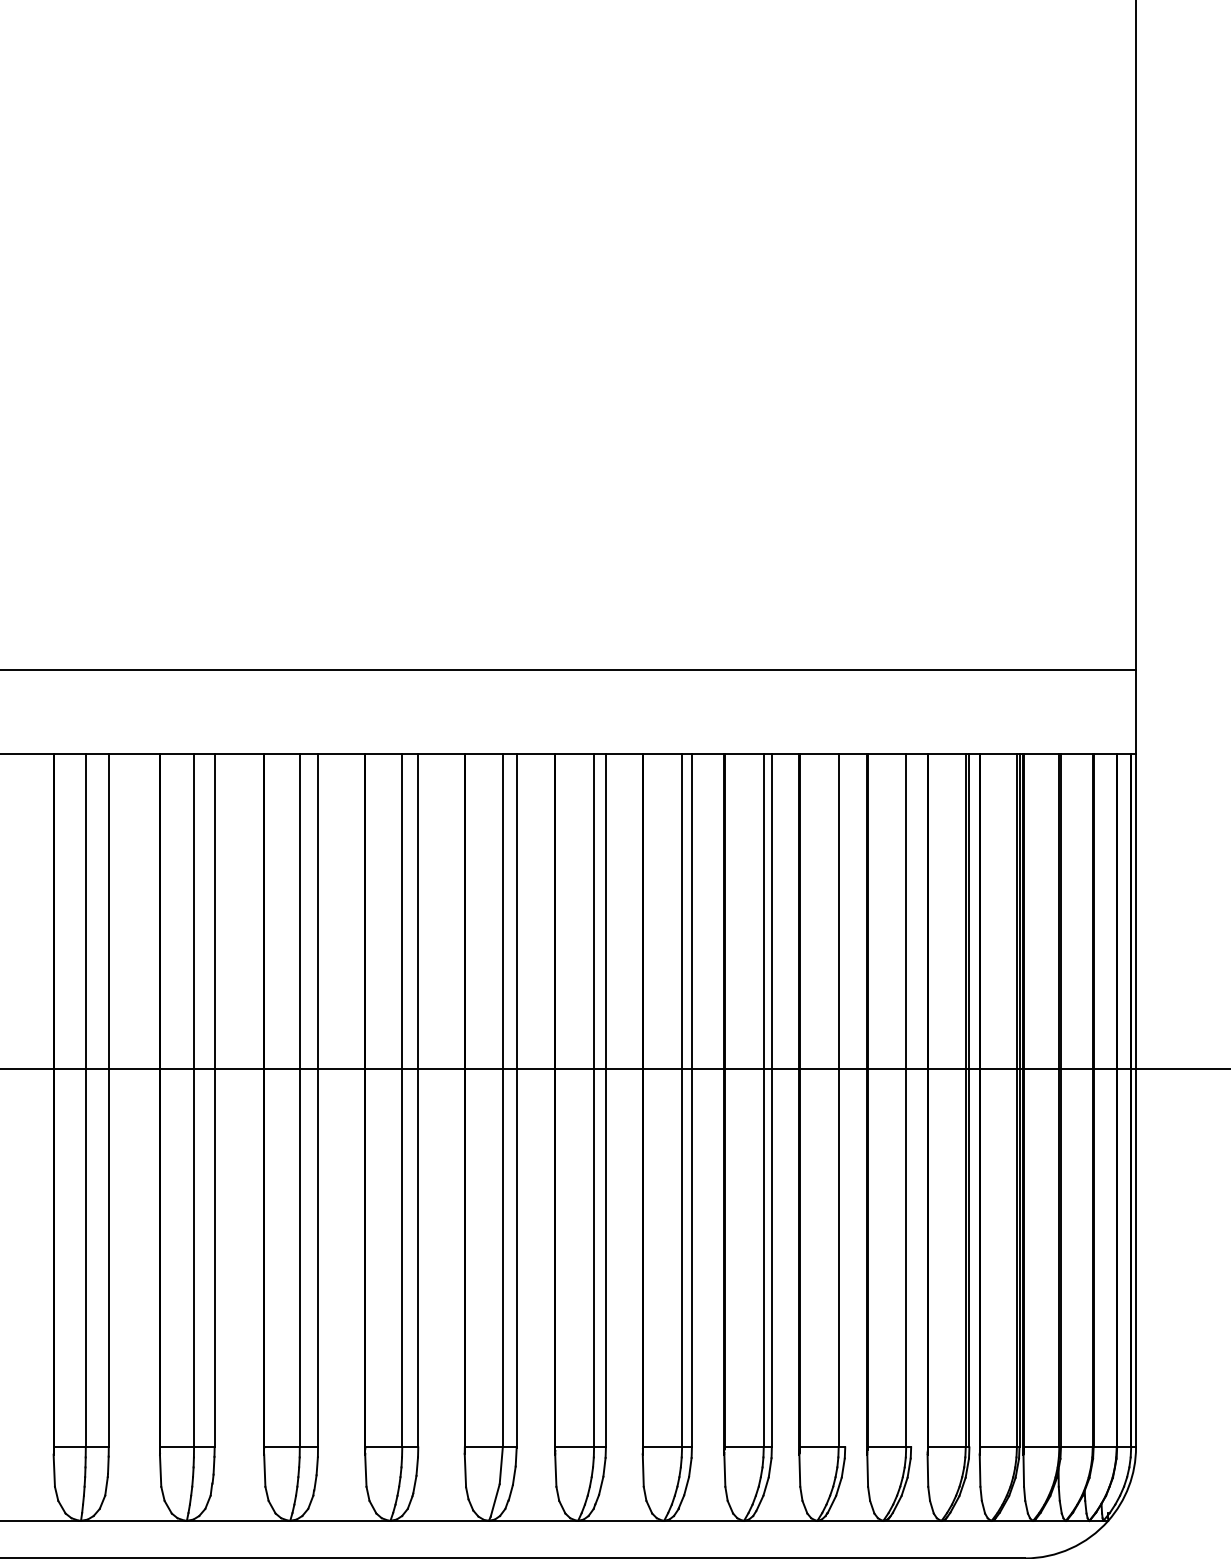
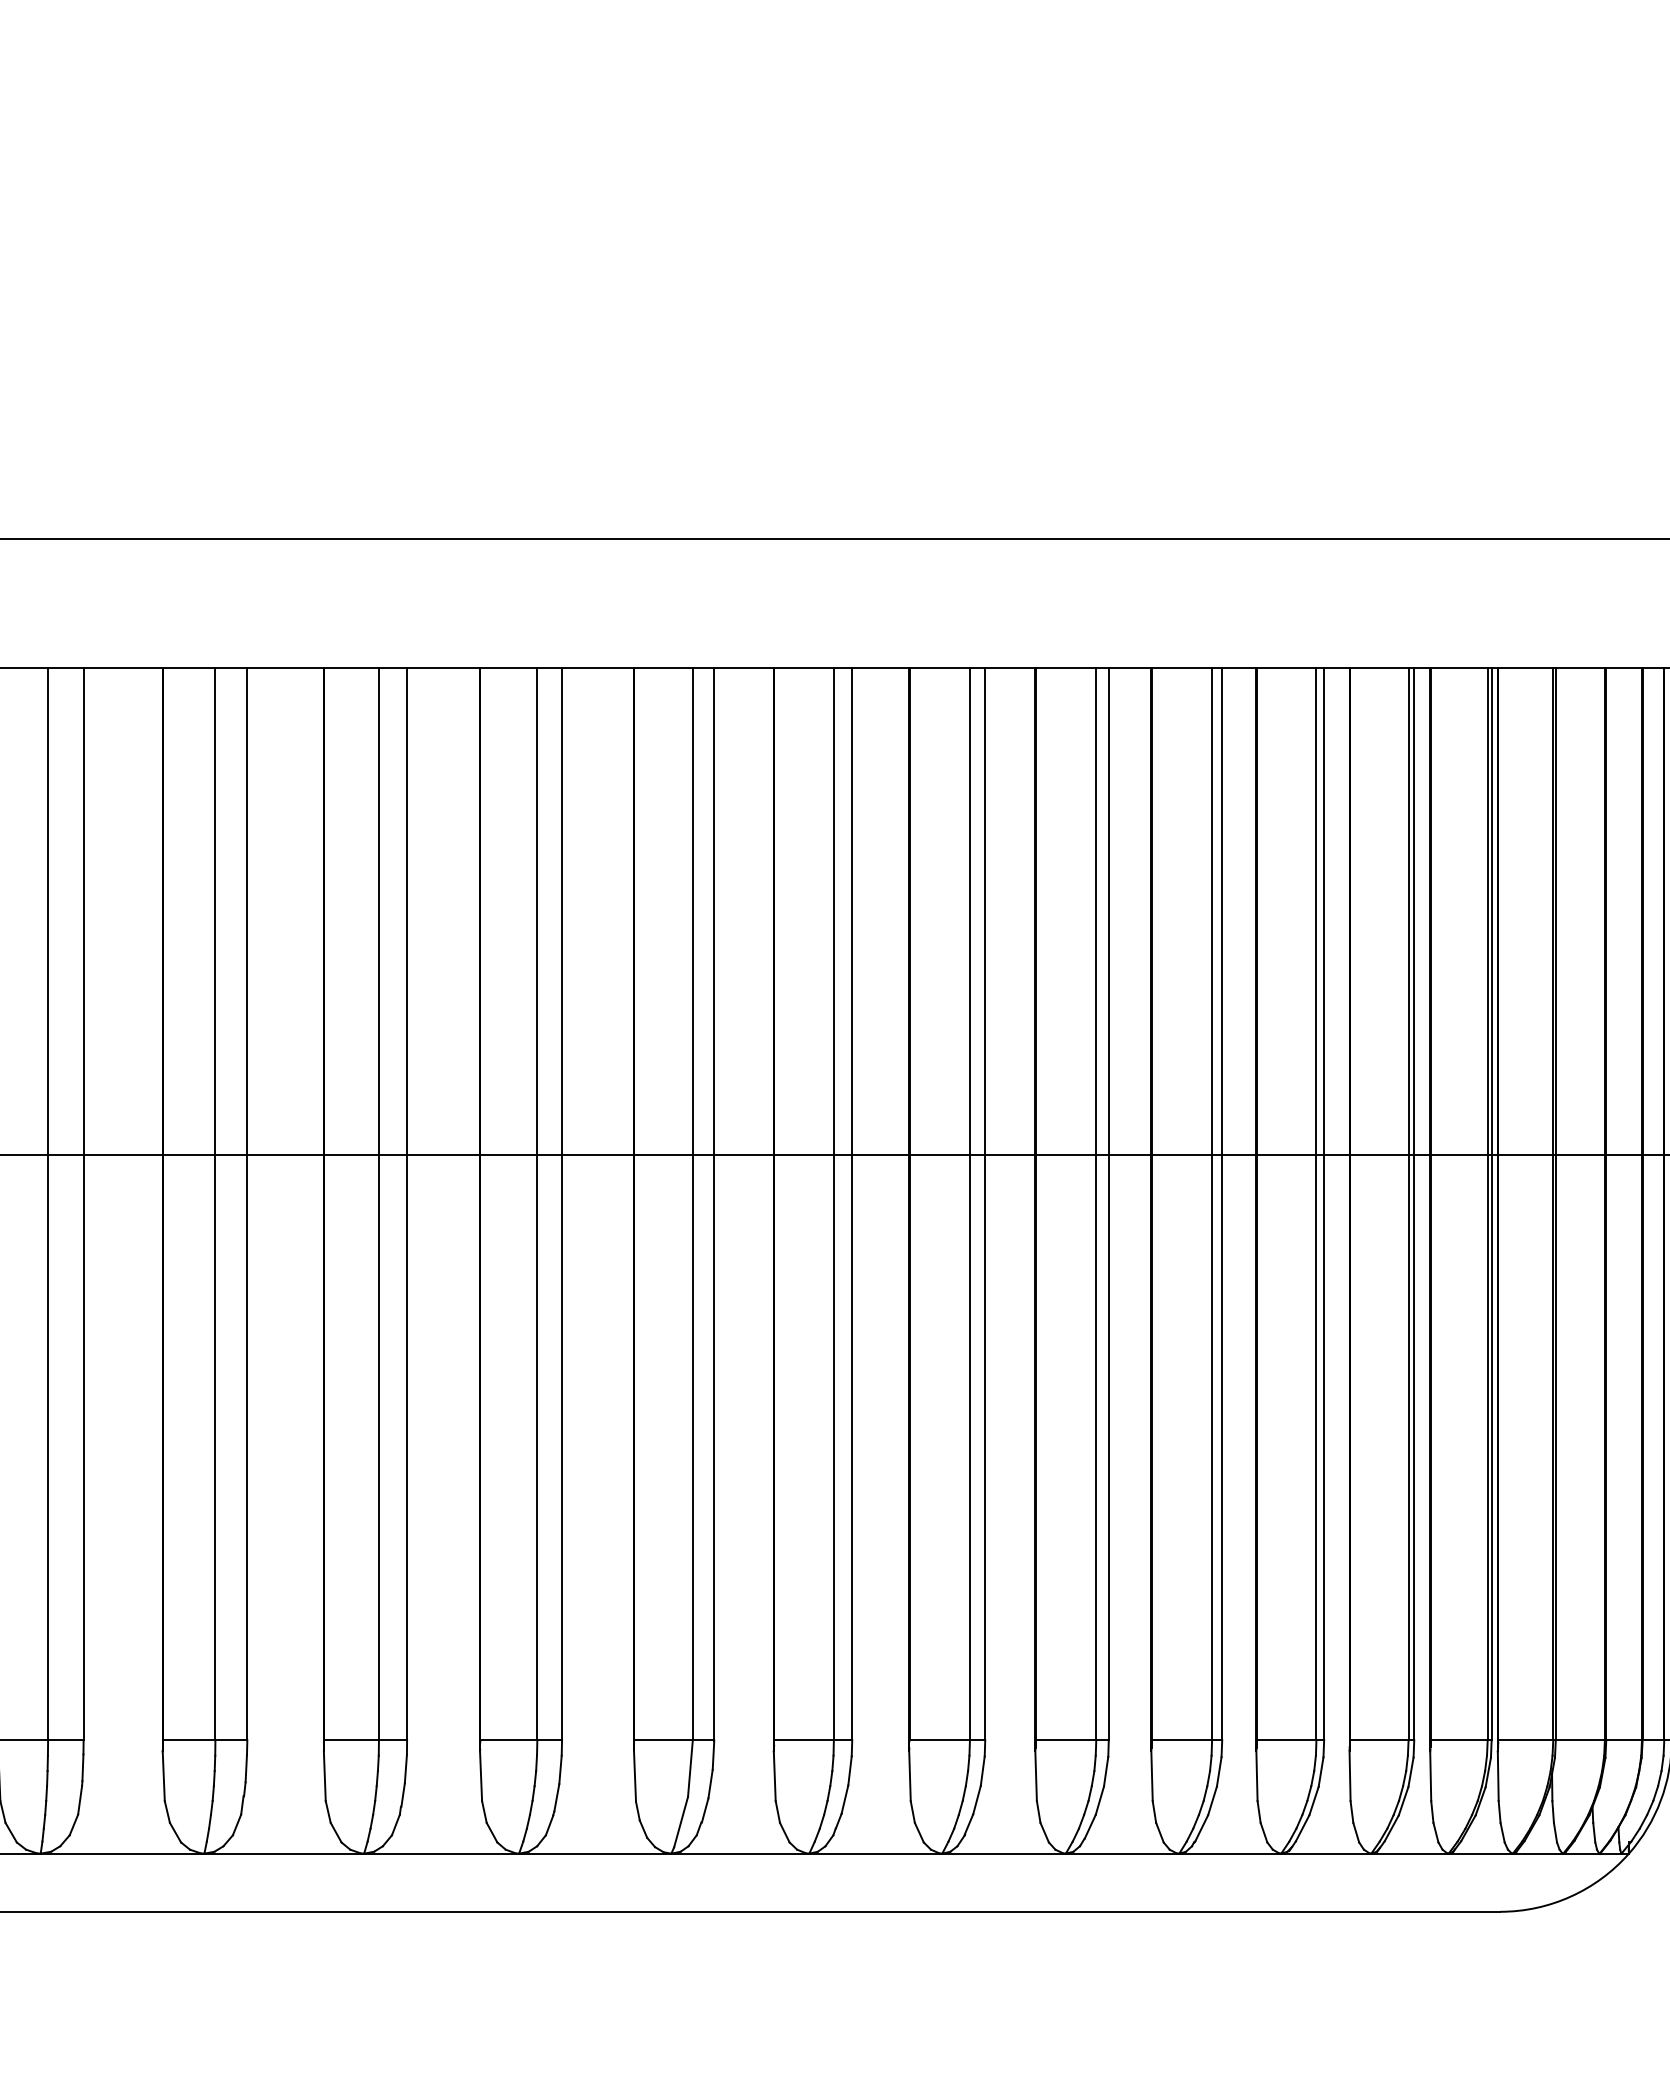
line: (845, 1100) -> (1222, 1203), added
line: (911, 1100) -> (1324, 1203), added

